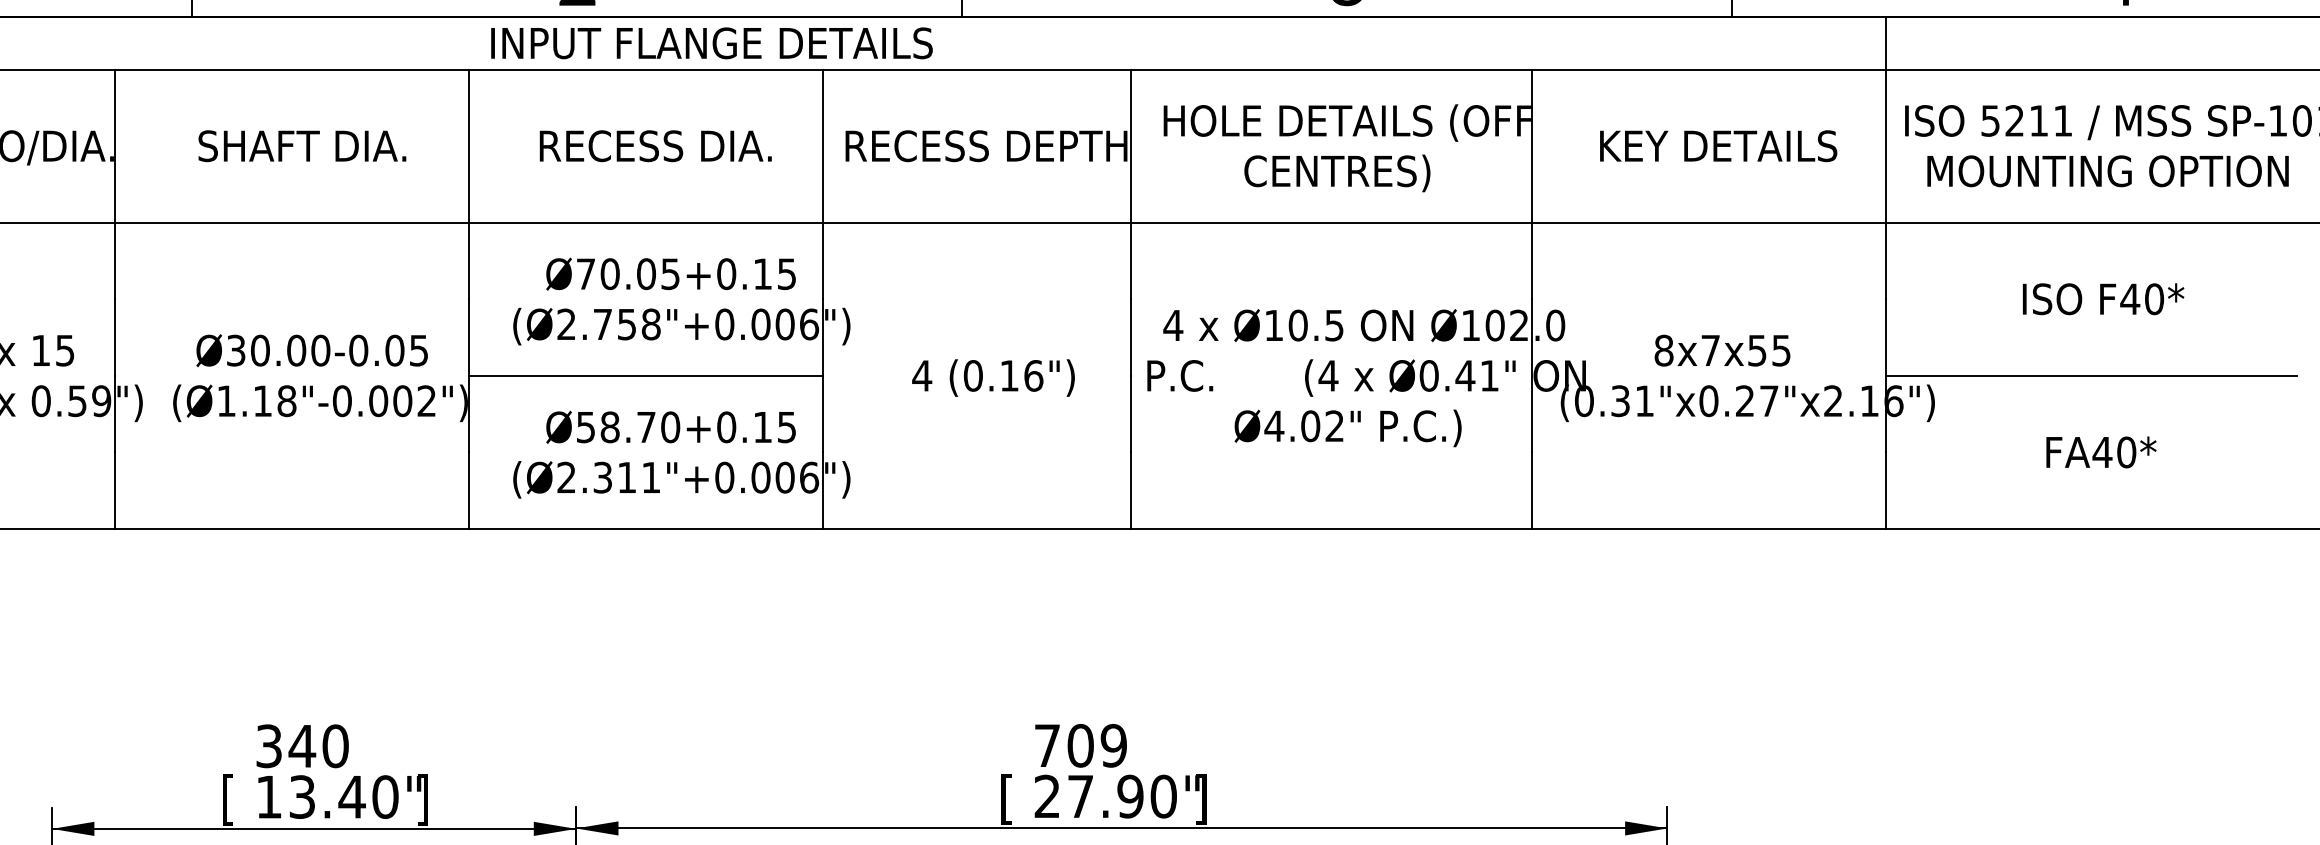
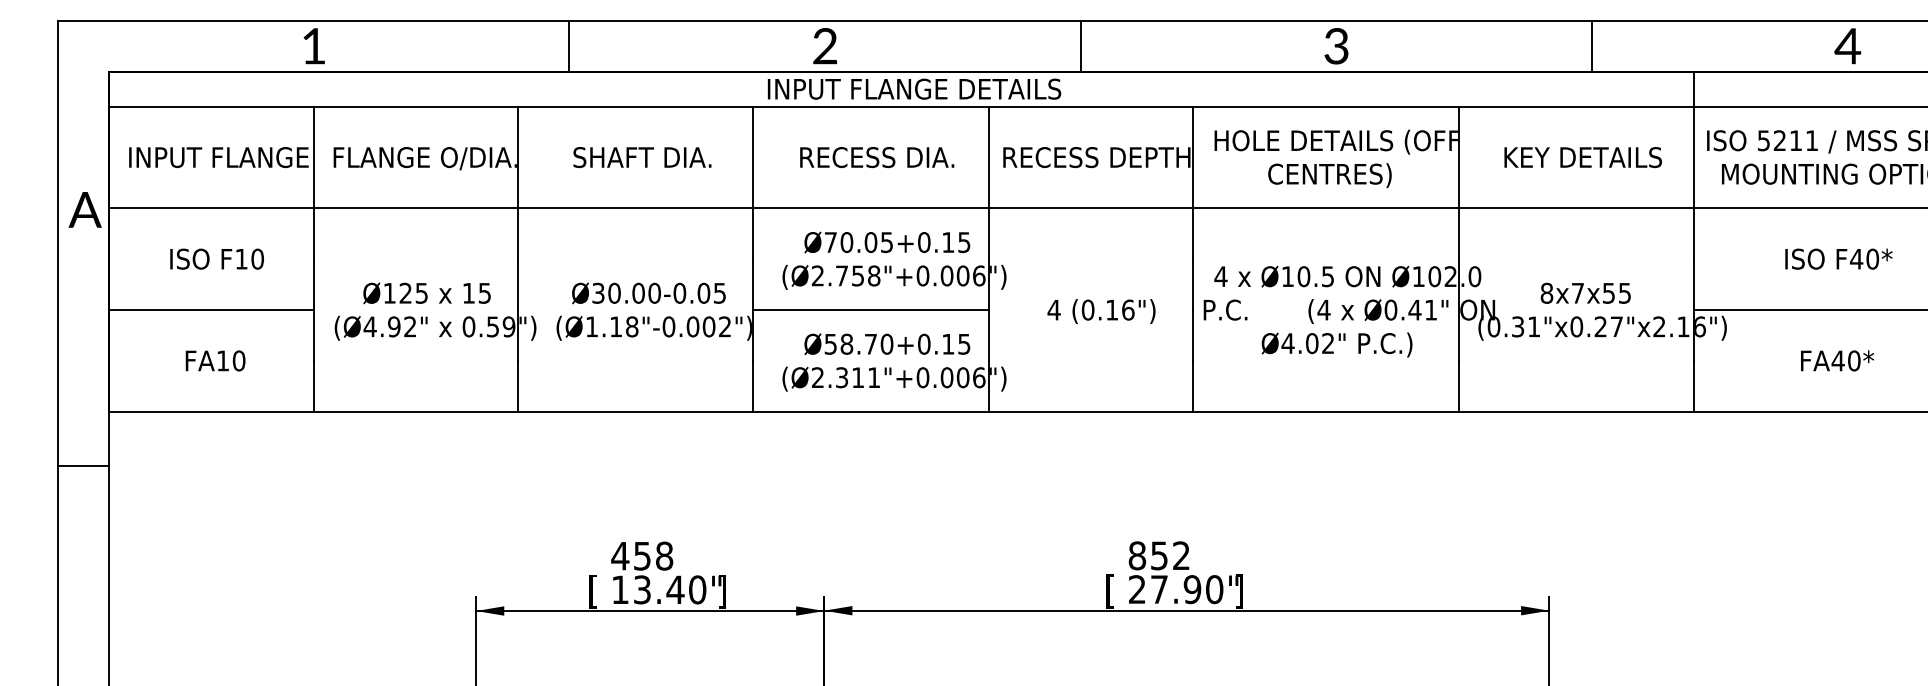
text: (302, 745) -> (642, 555), 340 -> 458
text: (1080, 745) -> (1159, 555), 709 -> 852

